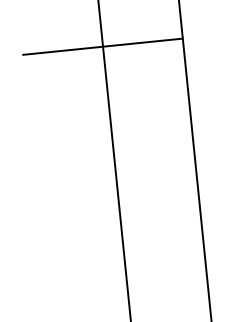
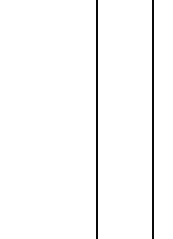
line: (102, 46) -> (96, 51), removed

